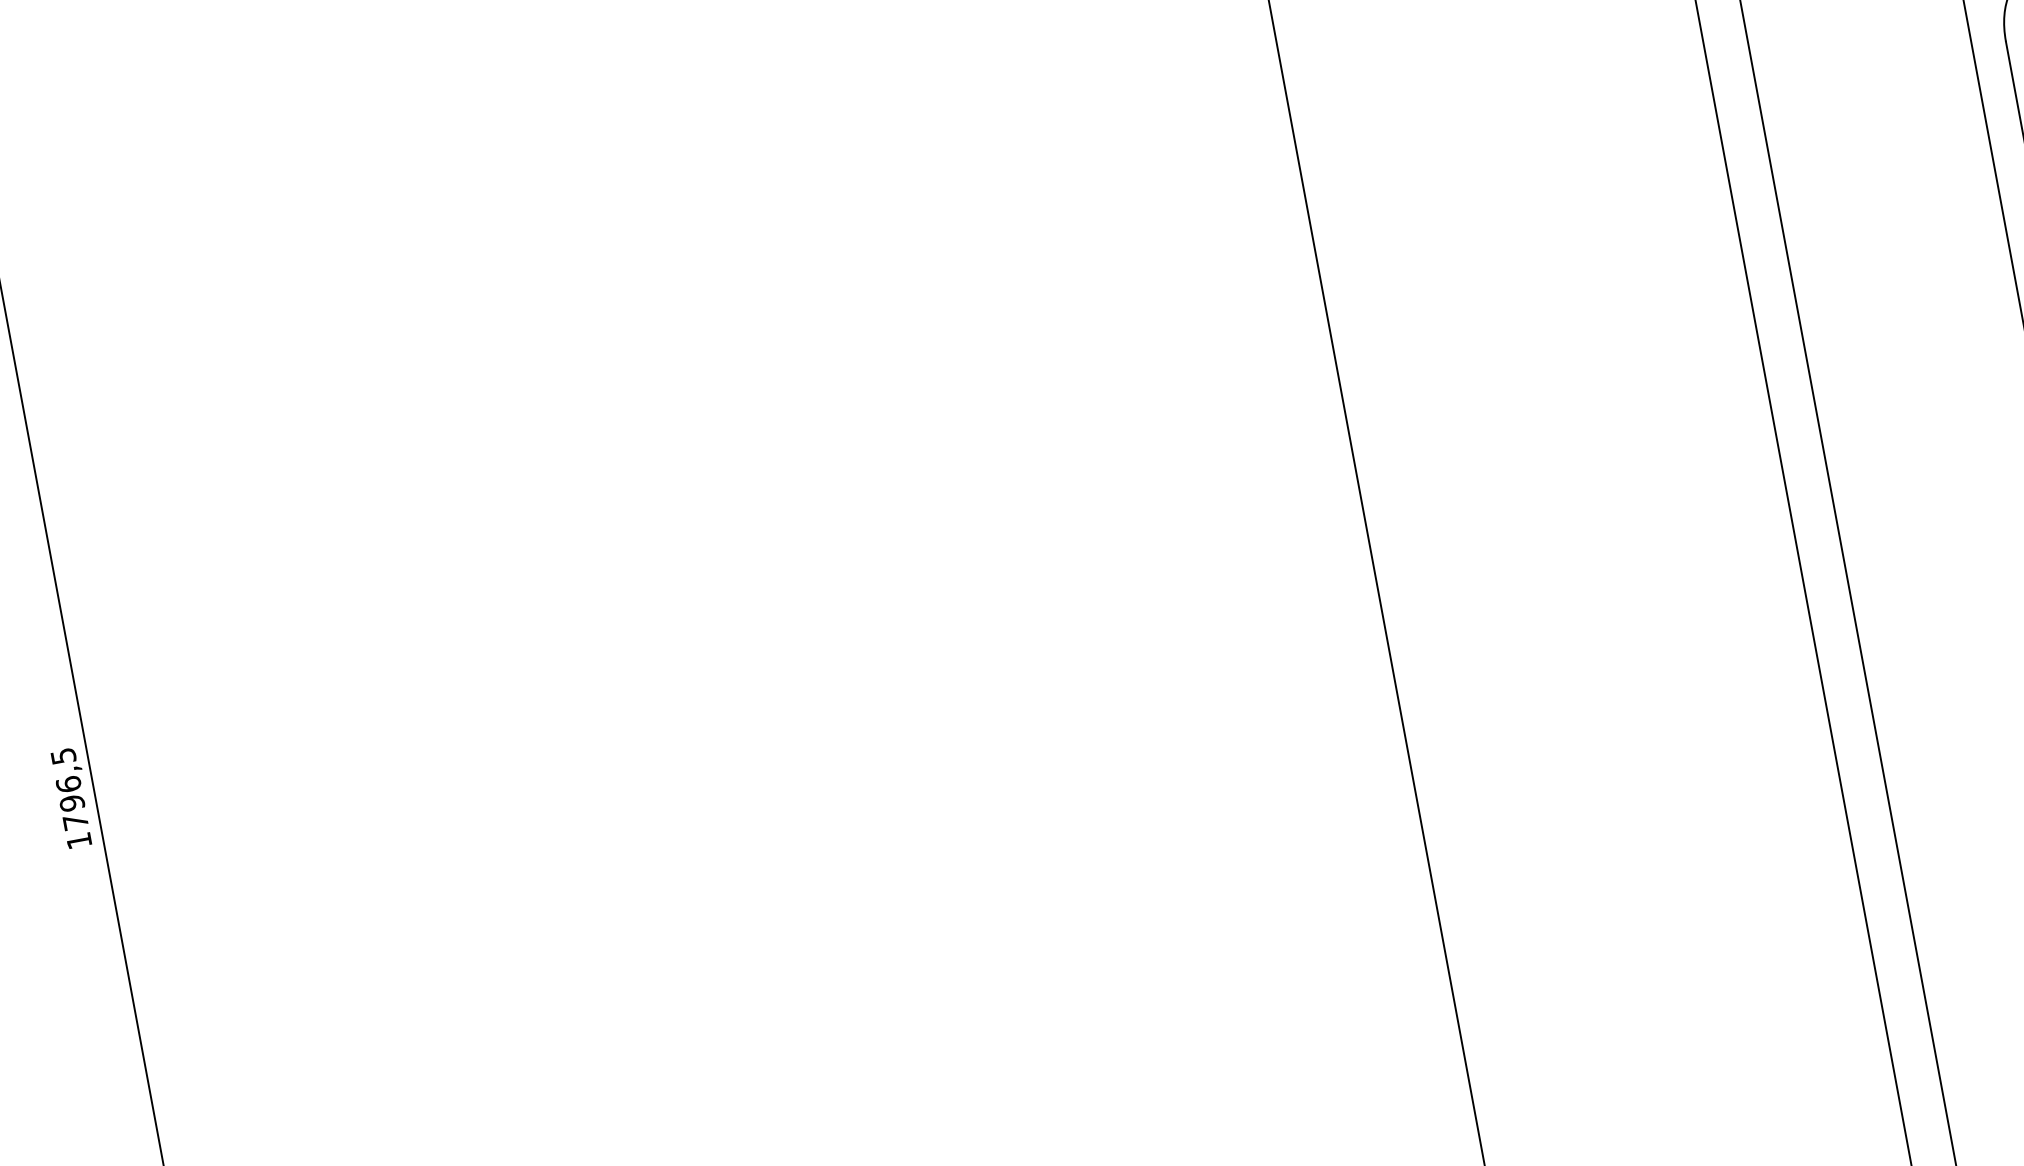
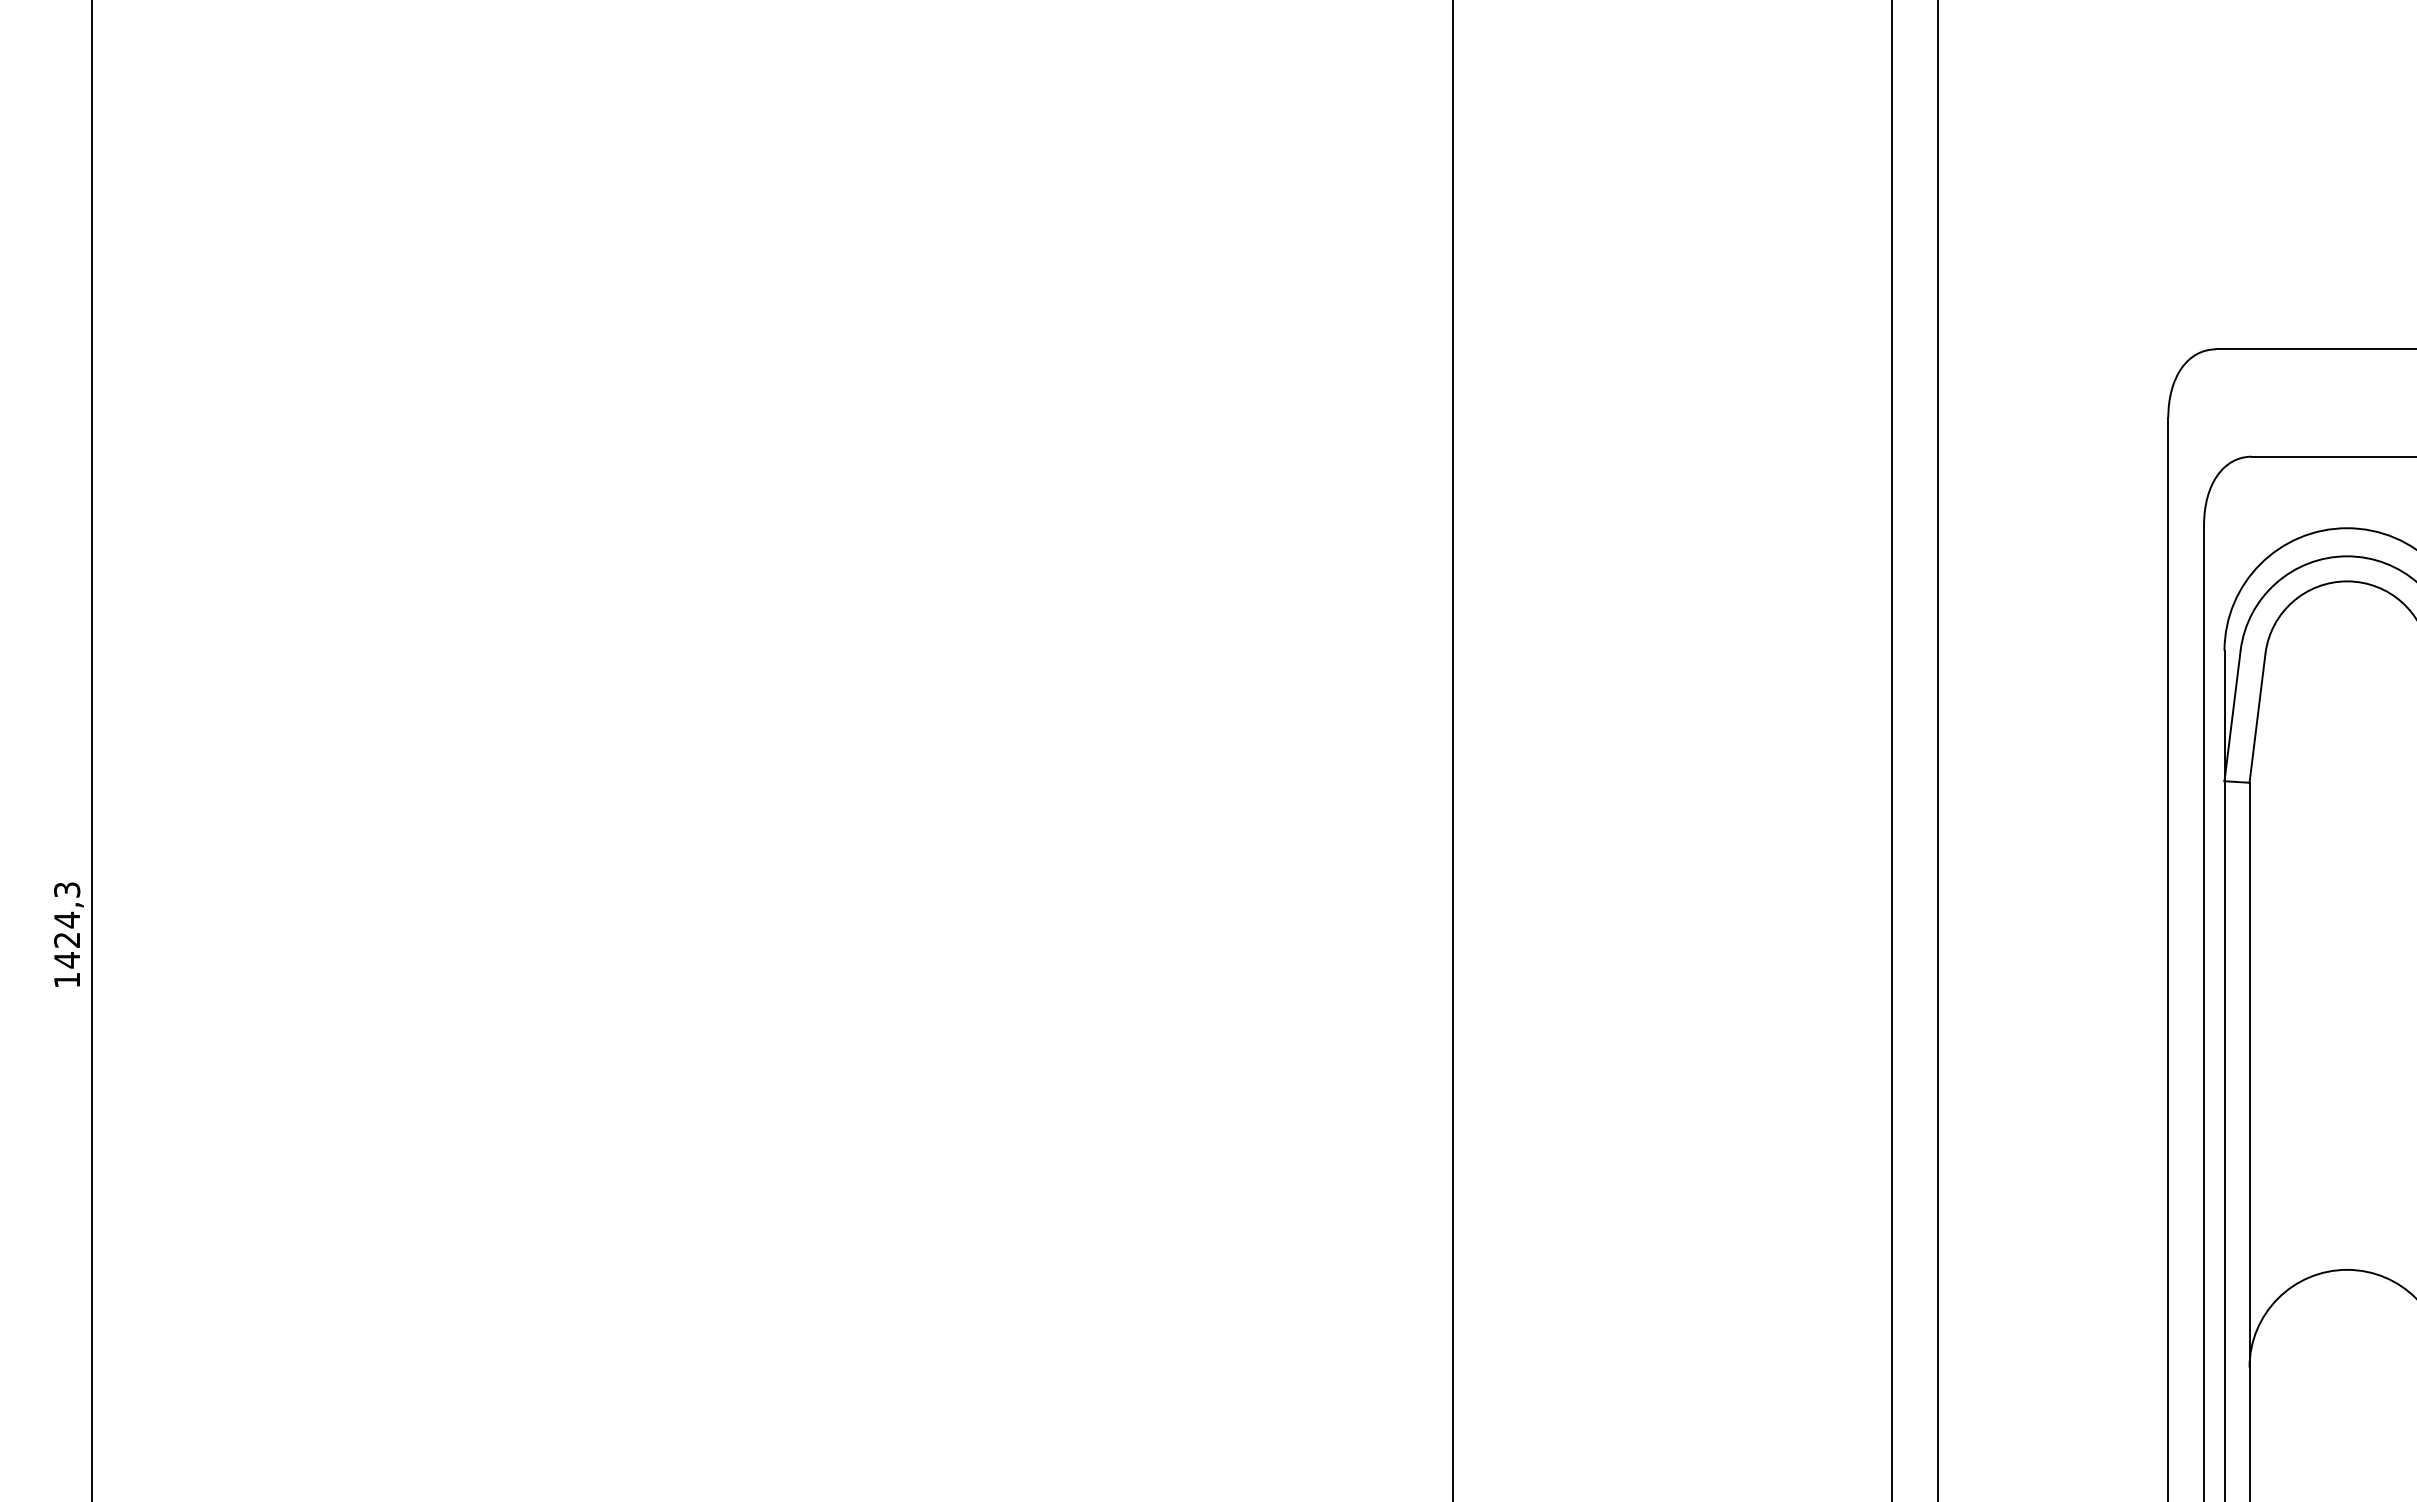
text: (70, 789) -> (67, 925), 1796,5 -> 1424,3

